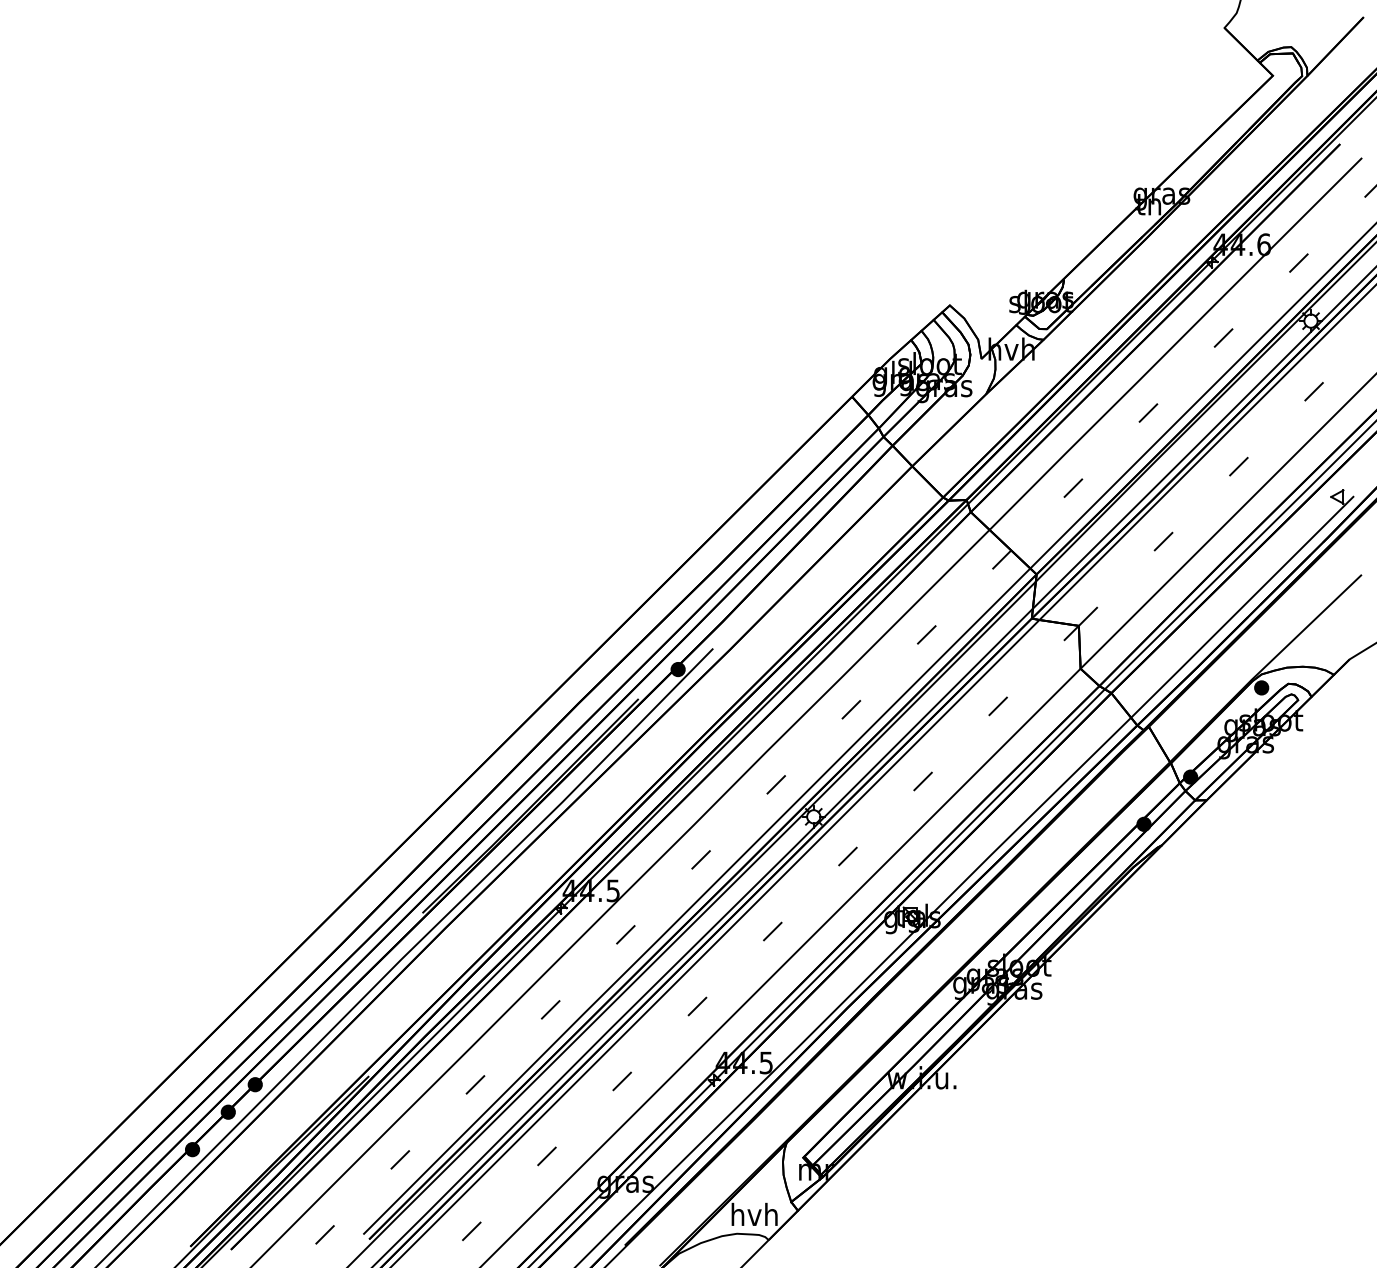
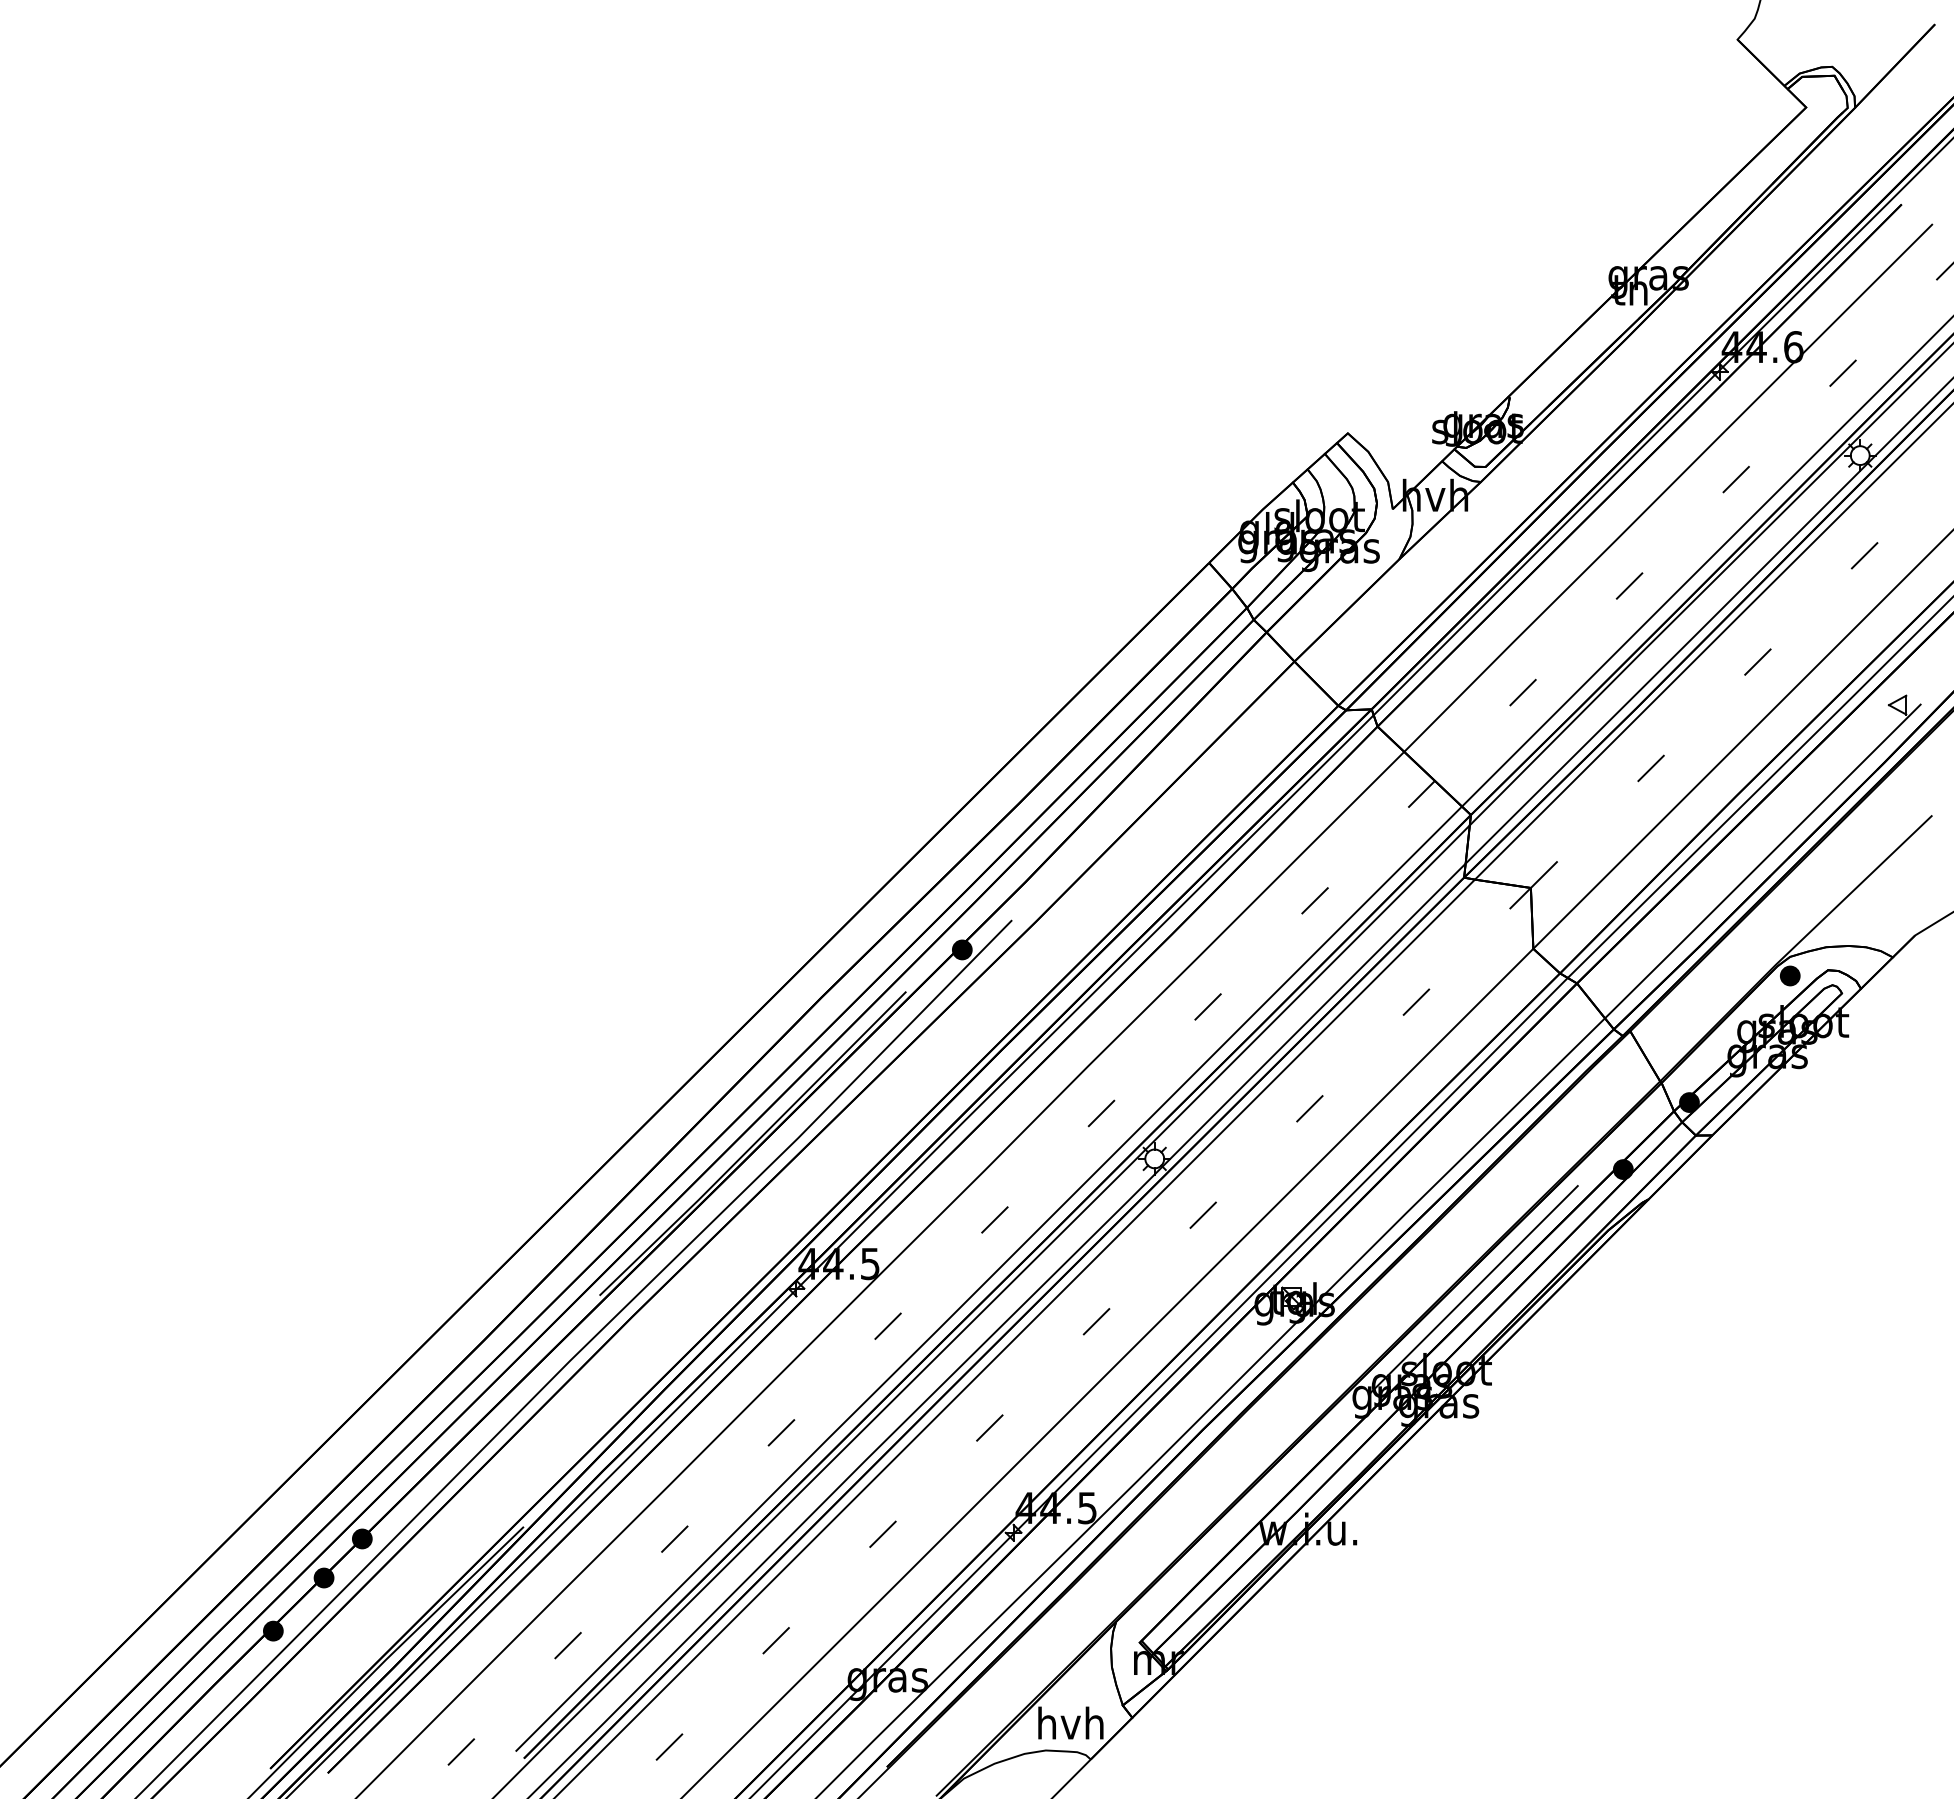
line: (1038, 908) -> (1473, 1289), added

